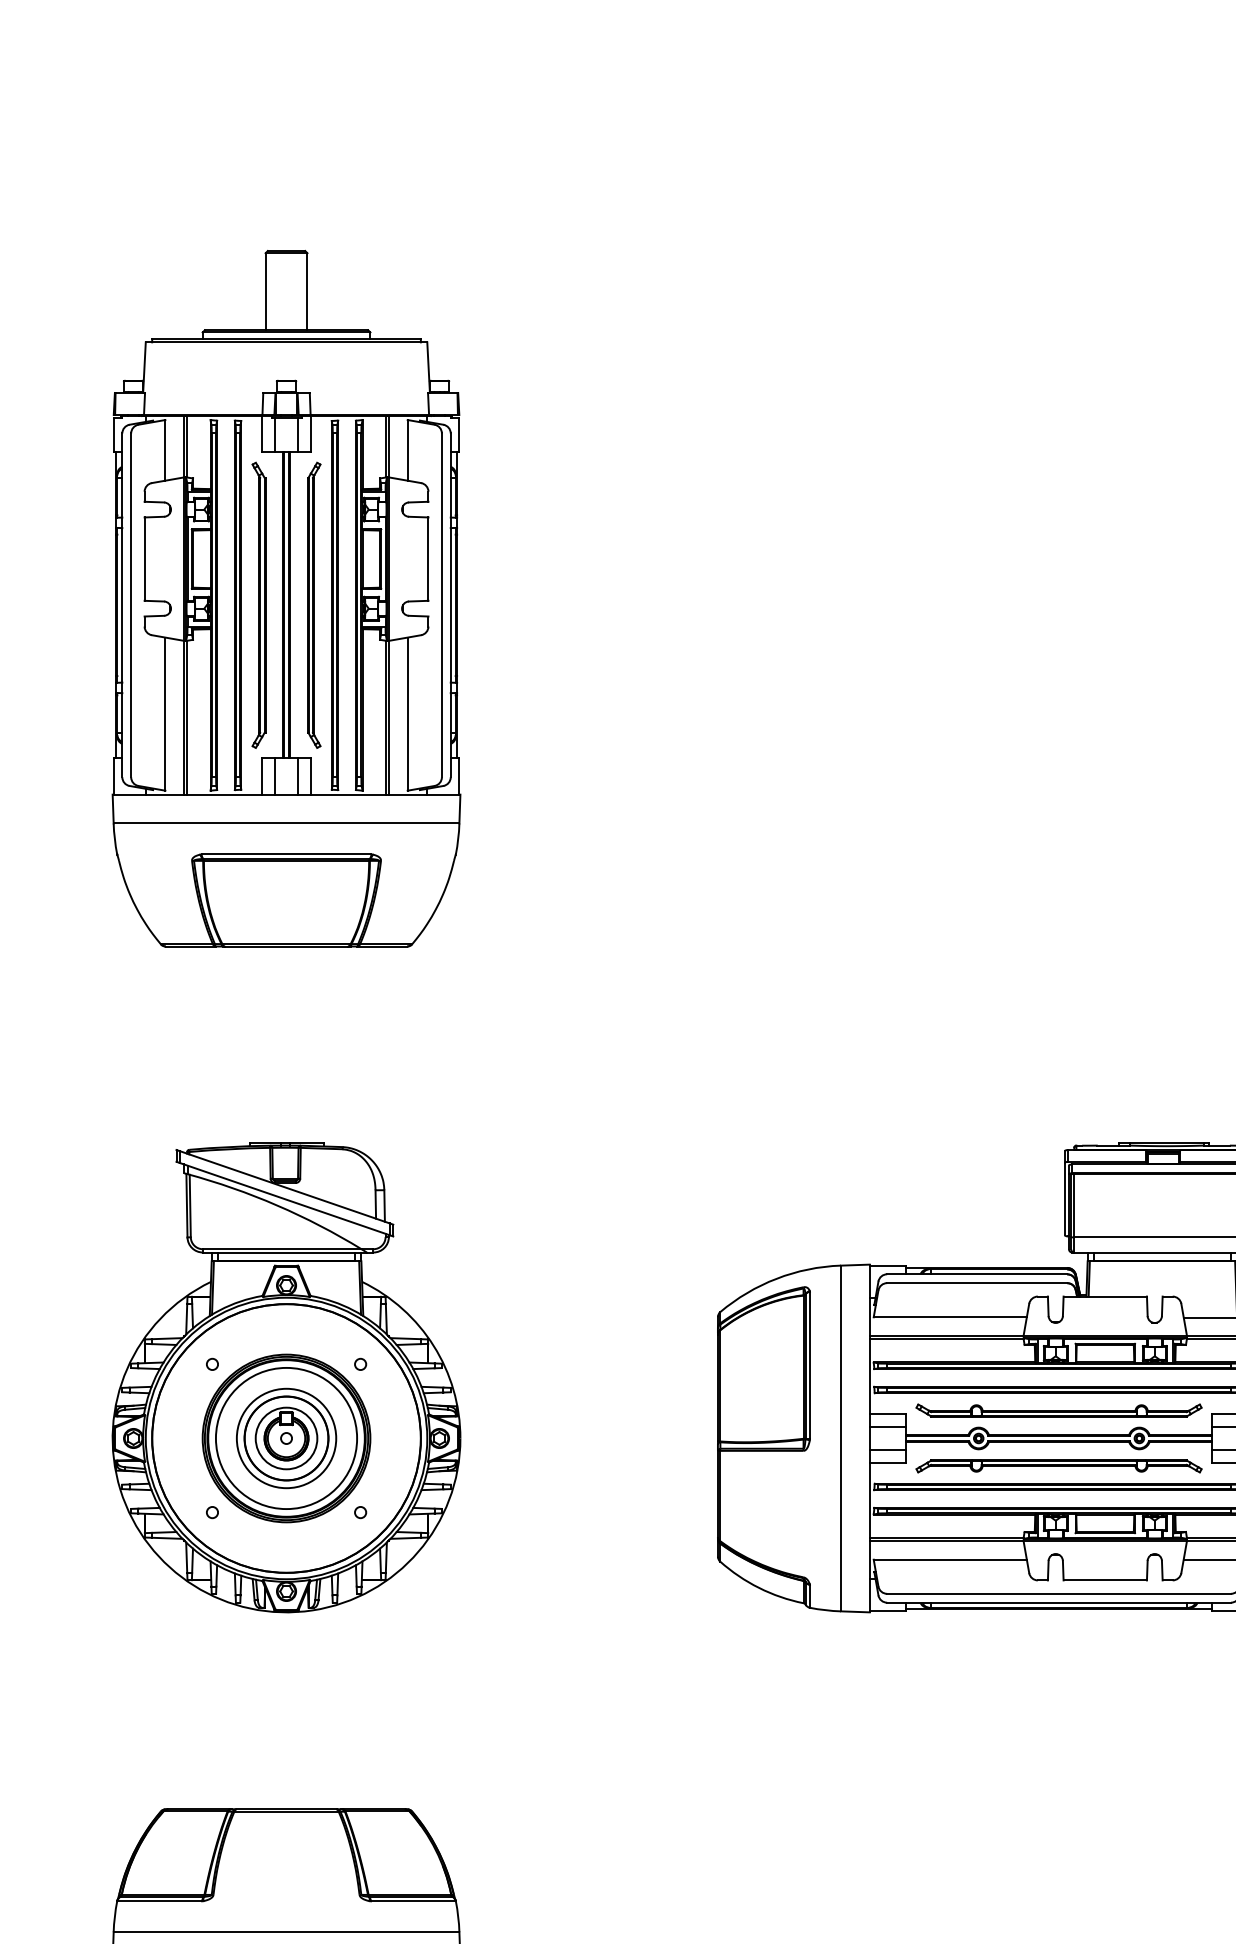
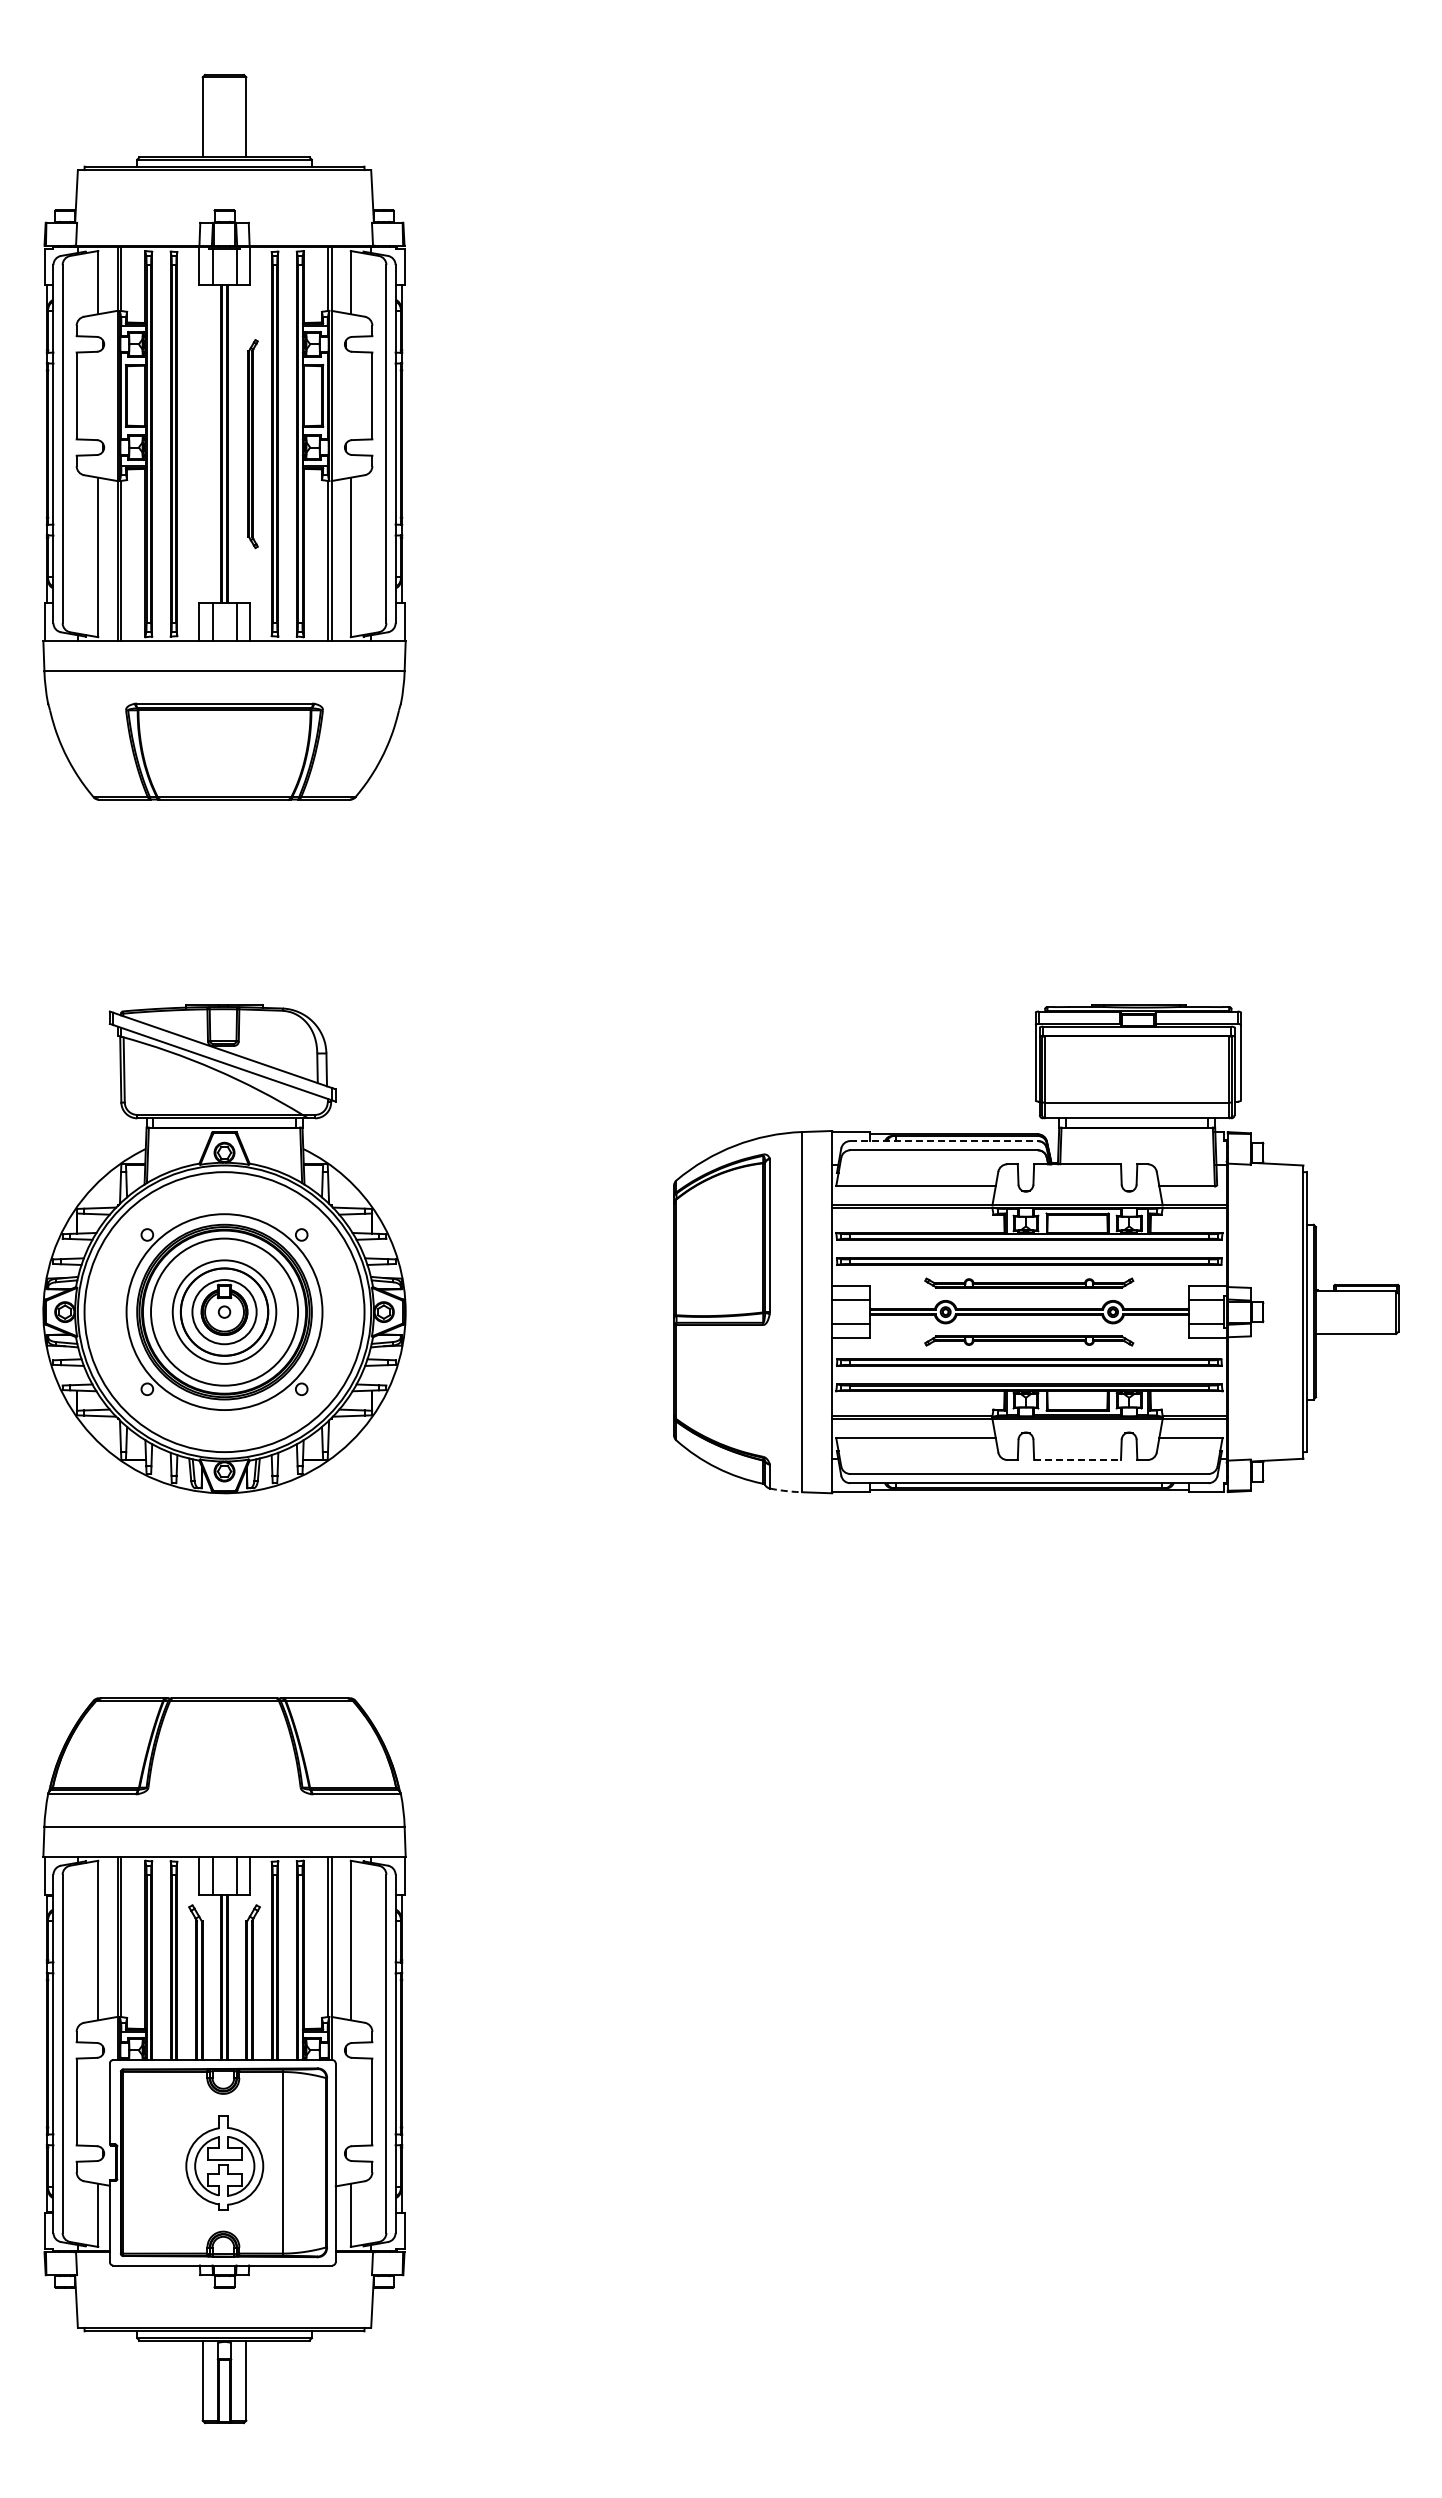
part: (258, 604) -> (195, 443), removed
part: (313, 604) -> (252, 443), size x0.7
line: (977, 1274) -> (944, 1141), solid -> dashed
part: (1058, 1410) -> (1028, 1282), size x0.7
circle: (286, 1438) -> (224, 1312), size x0.7
part: (1058, 1465) -> (1028, 1340), size x0.7
line: (1106, 1580) -> (1078, 1460), solid -> dashed
arc: (824, 1610) -> (785, 1491), solid -> dashed

